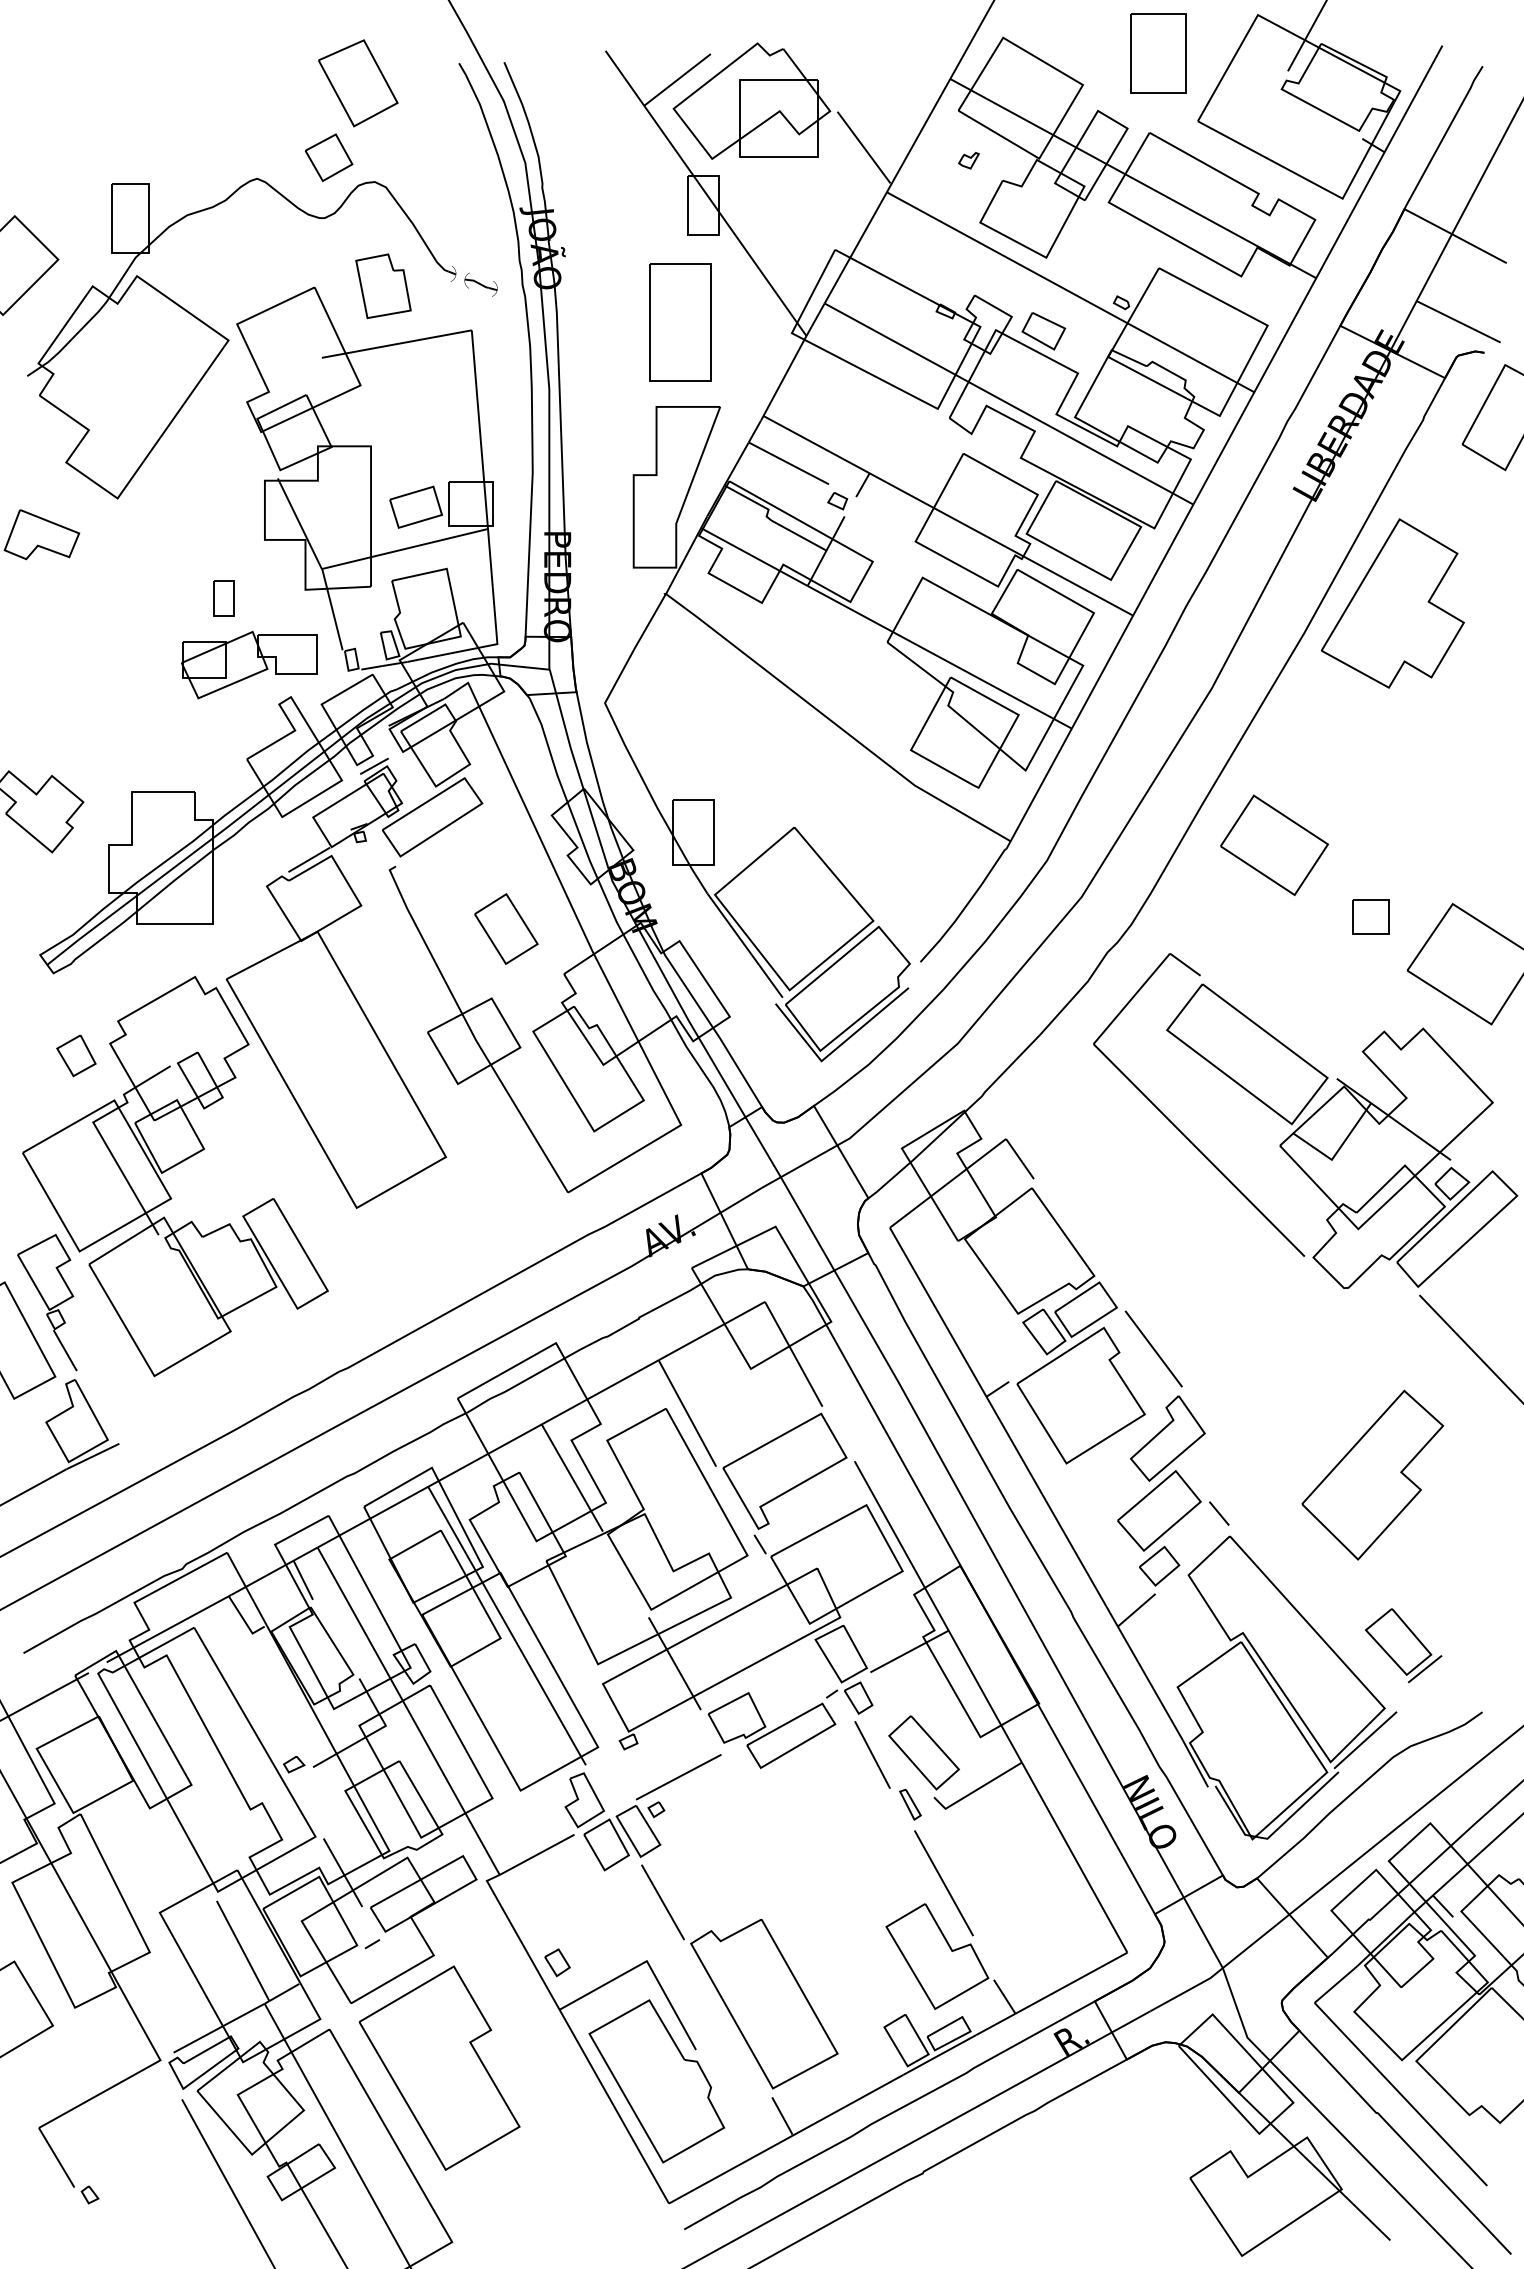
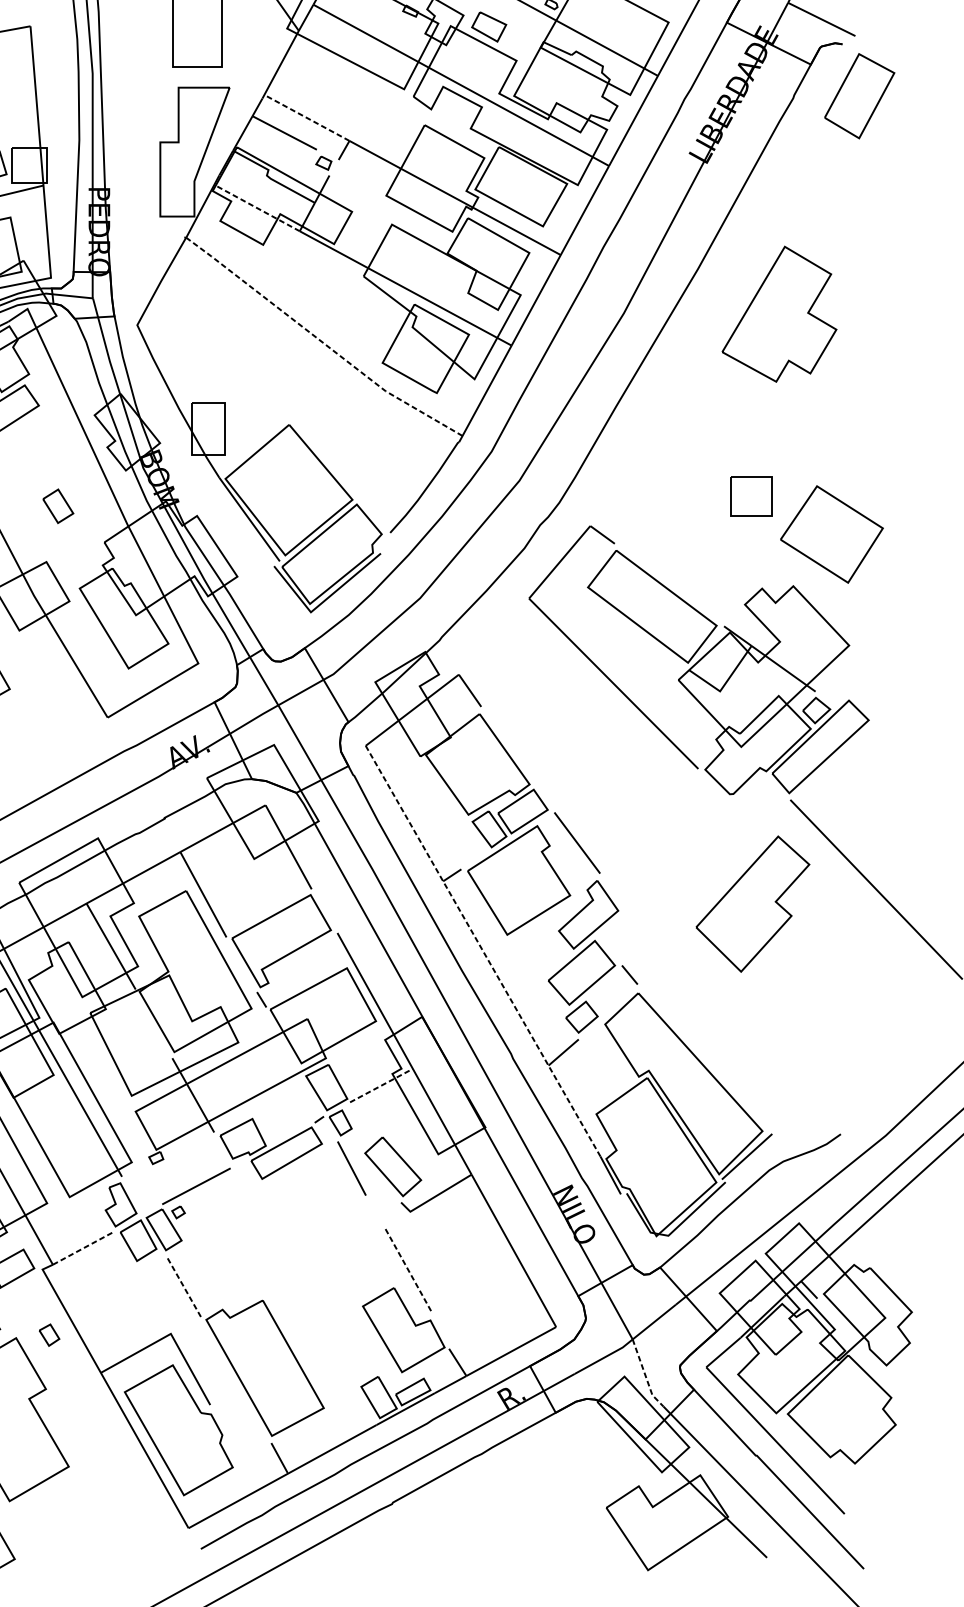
line: (816, 444) -> (306, 117), solid -> dashed
line: (754, 557) -> (257, 208), solid -> dashed
part: (1392, 603) -> (779, 314), moved
line: (834, 723) -> (321, 341), solid -> dashed
part: (1274, 844) -> (674, 438), removed
part: (1370, 916) -> (751, 496), size x1.4
part: (506, 928) -> (58, 505), size x0.6
part: (1372, 1474) -> (752, 903), moved
line: (1036, 1483) -> (483, 950), solid -> dashed
part: (1403, 1645) -> (777, 1080), removed
line: (909, 1651) -> (381, 1085), solid -> dashed
part: (910, 1804) -> (382, 1208), removed
line: (537, 1854) -> (83, 1248), solid -> dashed
line: (944, 1883) -> (409, 1271), solid -> dashed
line: (662, 1901) -> (183, 1286), solid -> dashed
part: (557, 1962) -> (49, 1334), moved
line: (1238, 2013) -> (645, 1375), solid -> dashed

